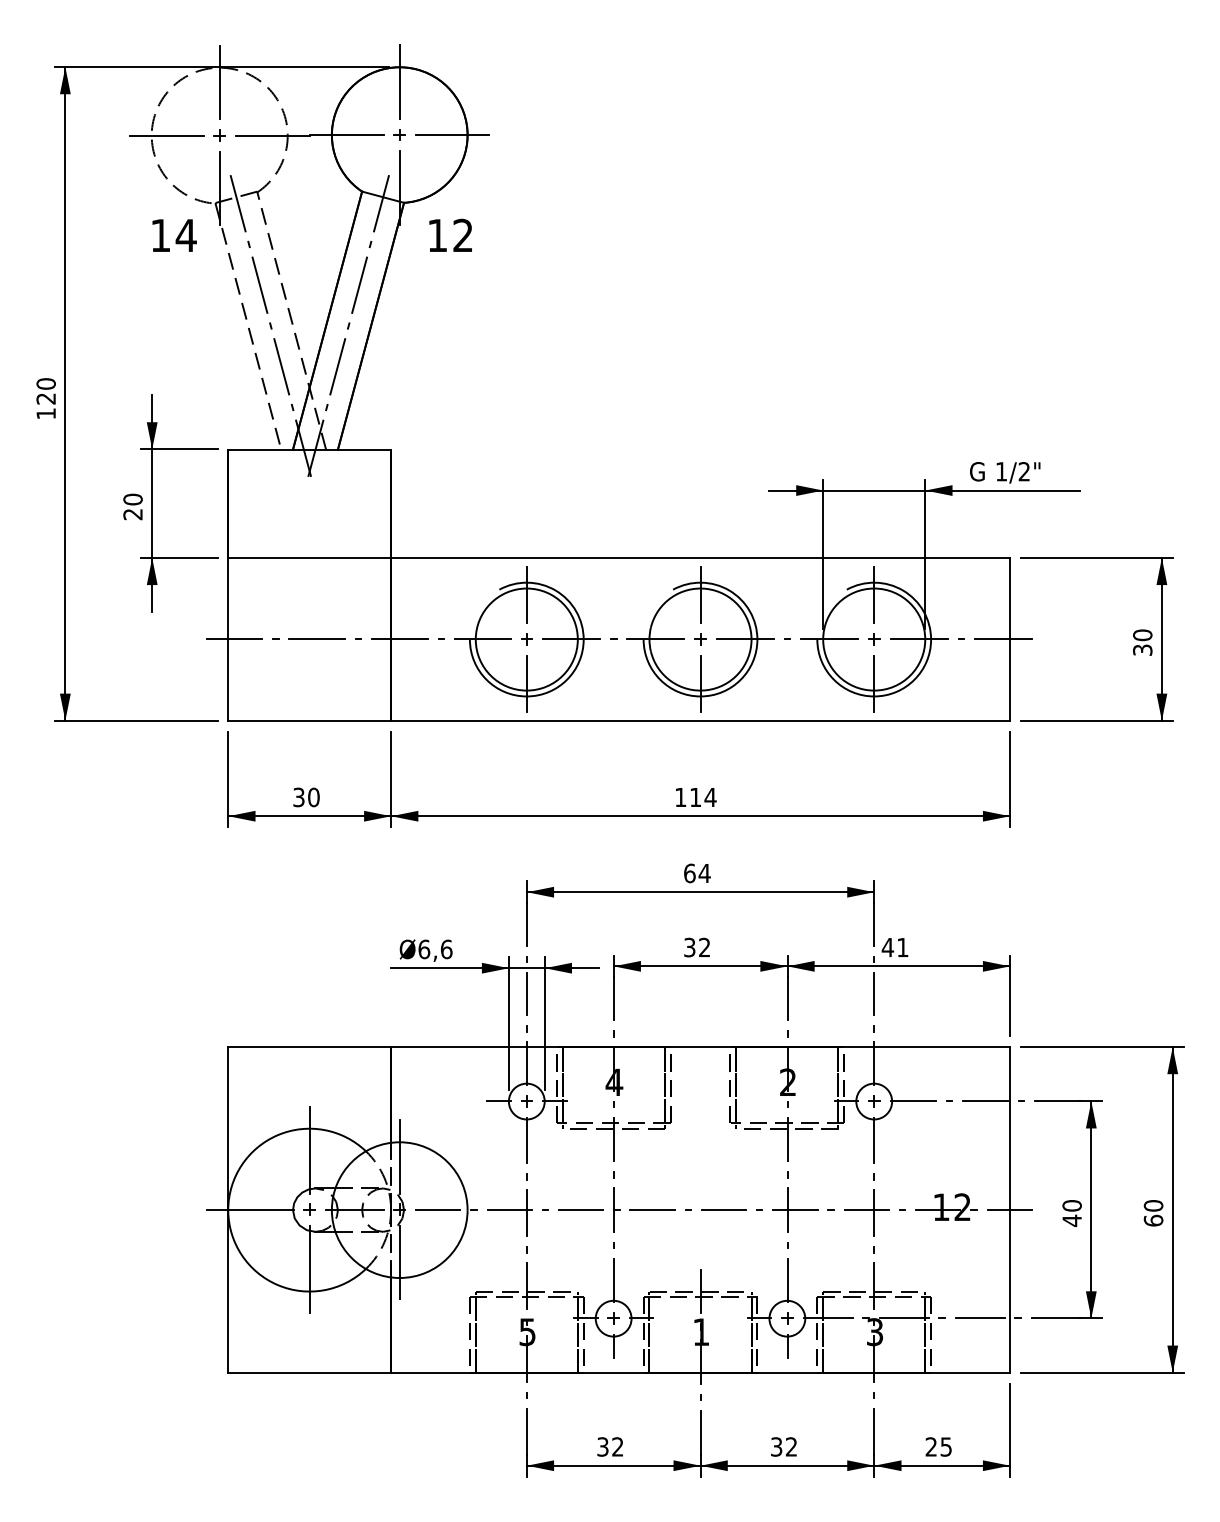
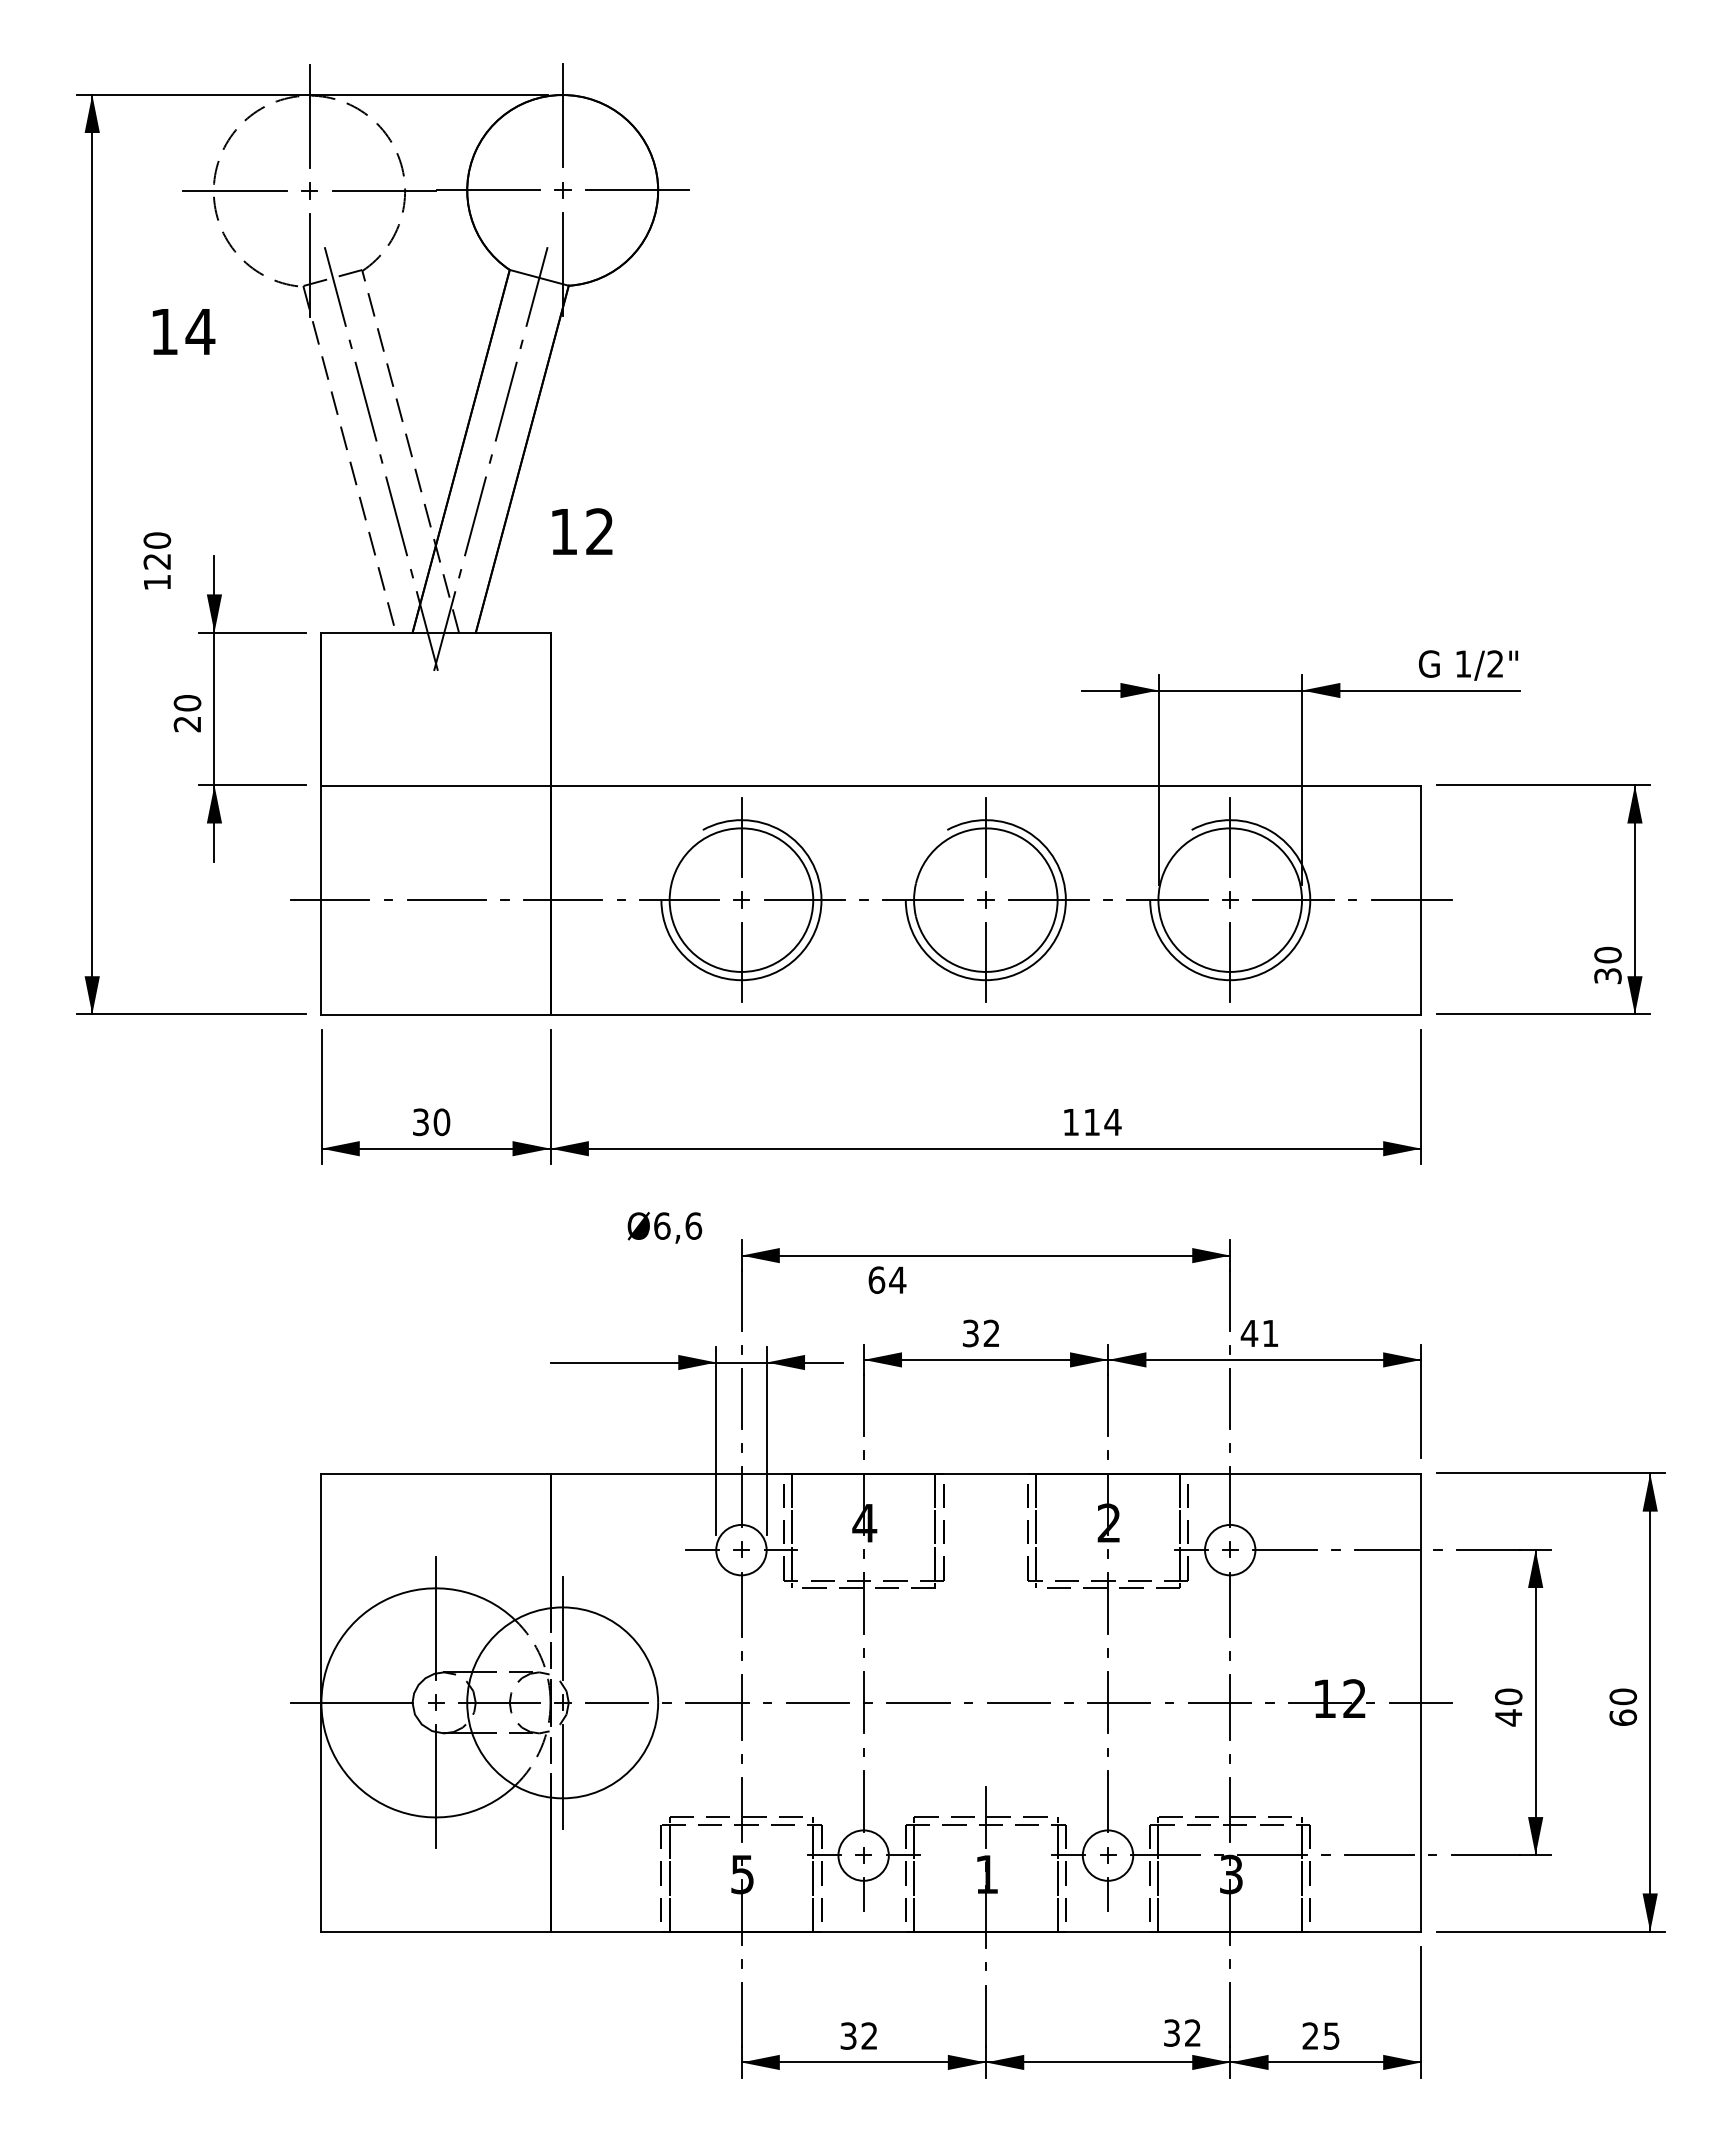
text: (174, 235) -> (183, 331), moved
text: (450, 235) -> (582, 531), moved
text: (46, 398) -> (157, 560), moved
text: (1005, 472) -> (1468, 665), moved
text: (1142, 642) -> (1607, 965), moved
text: (696, 797) -> (1092, 1122), moved
text: (697, 872) -> (887, 1279), moved
text: (425, 950) -> (664, 1227), moved
text: (784, 1446) -> (1182, 2032), moved

